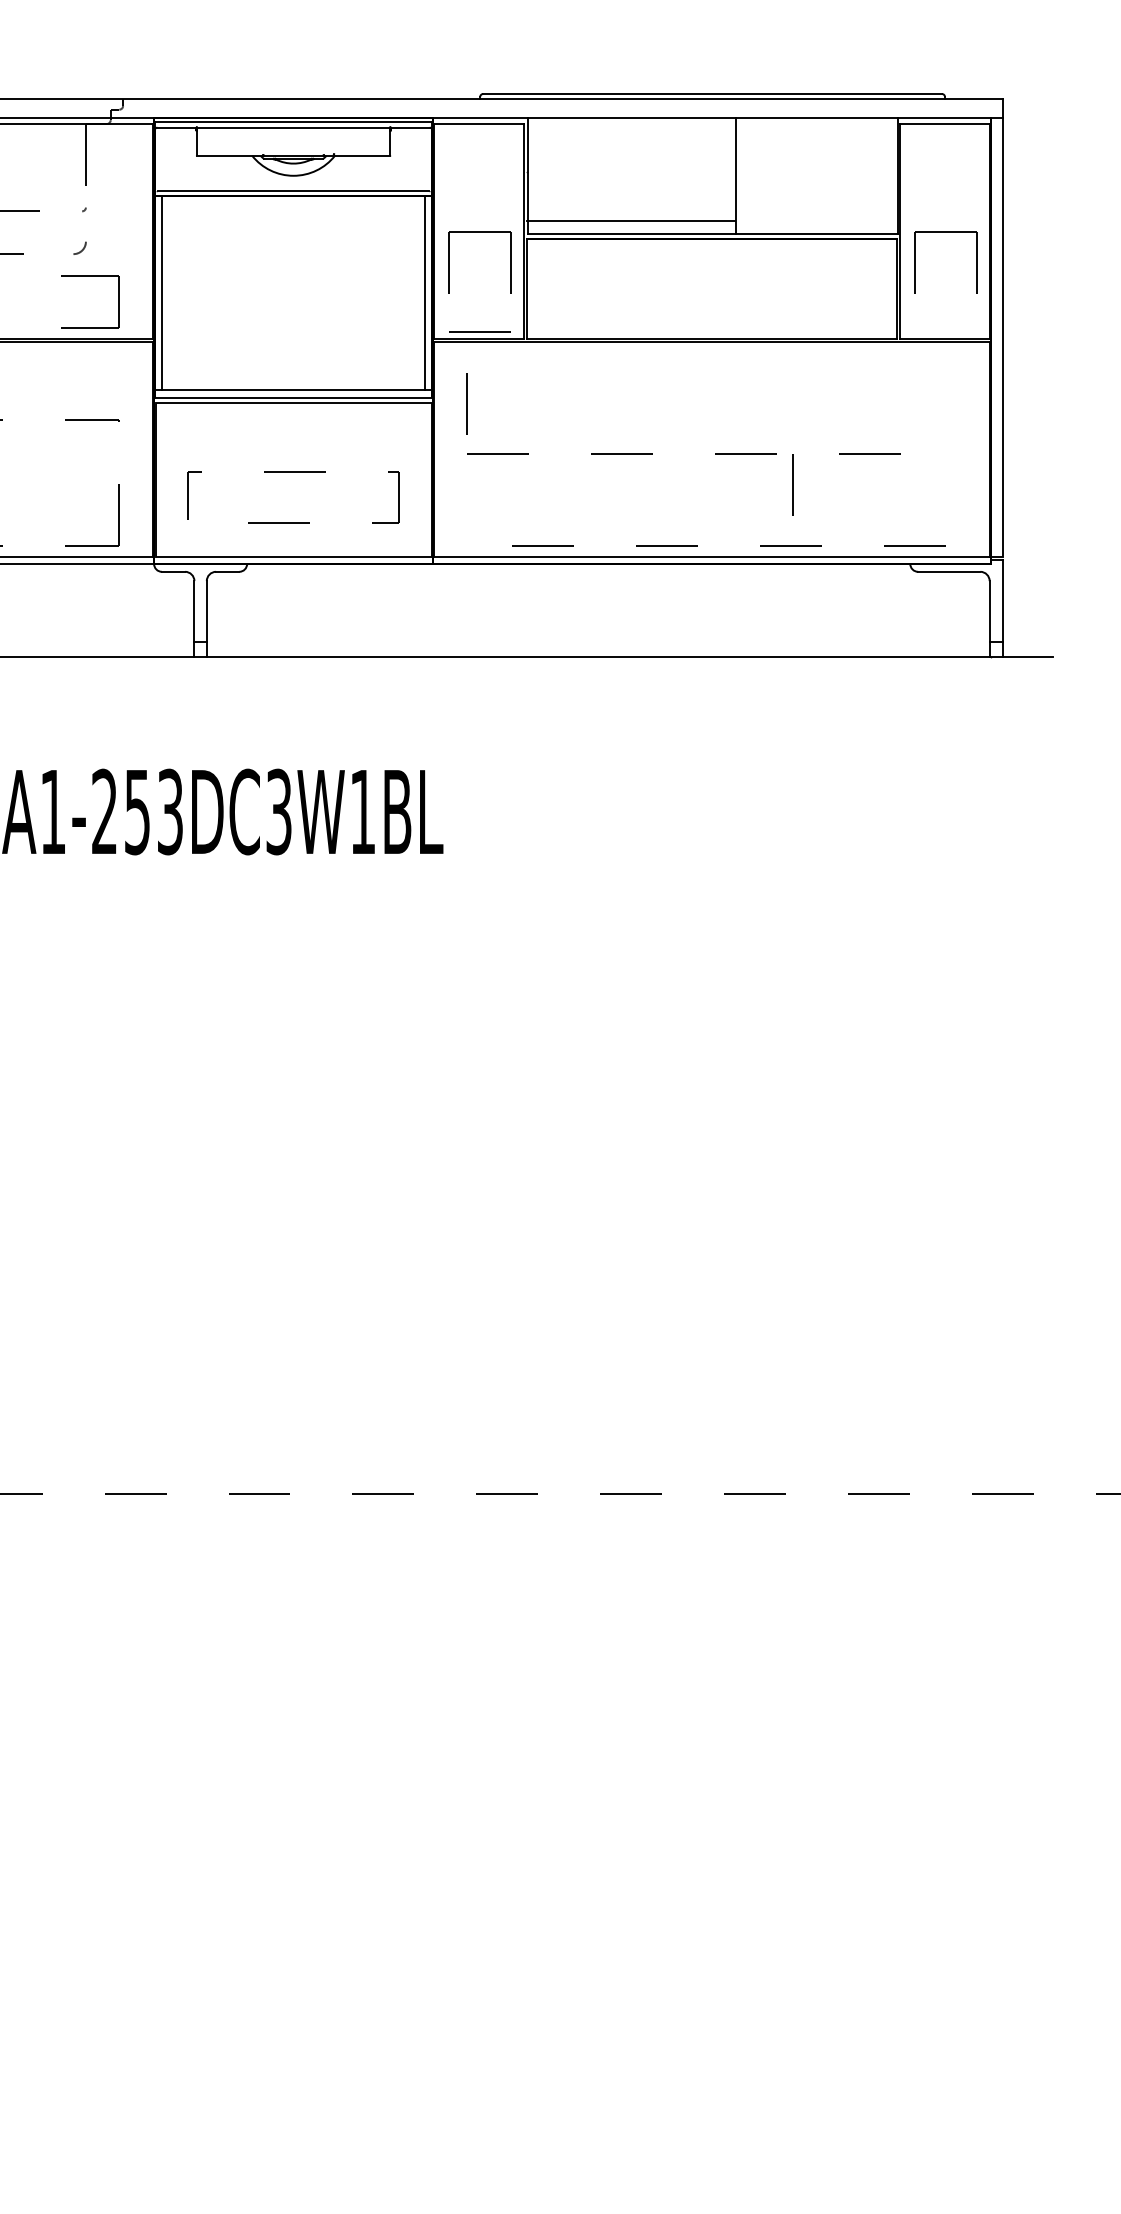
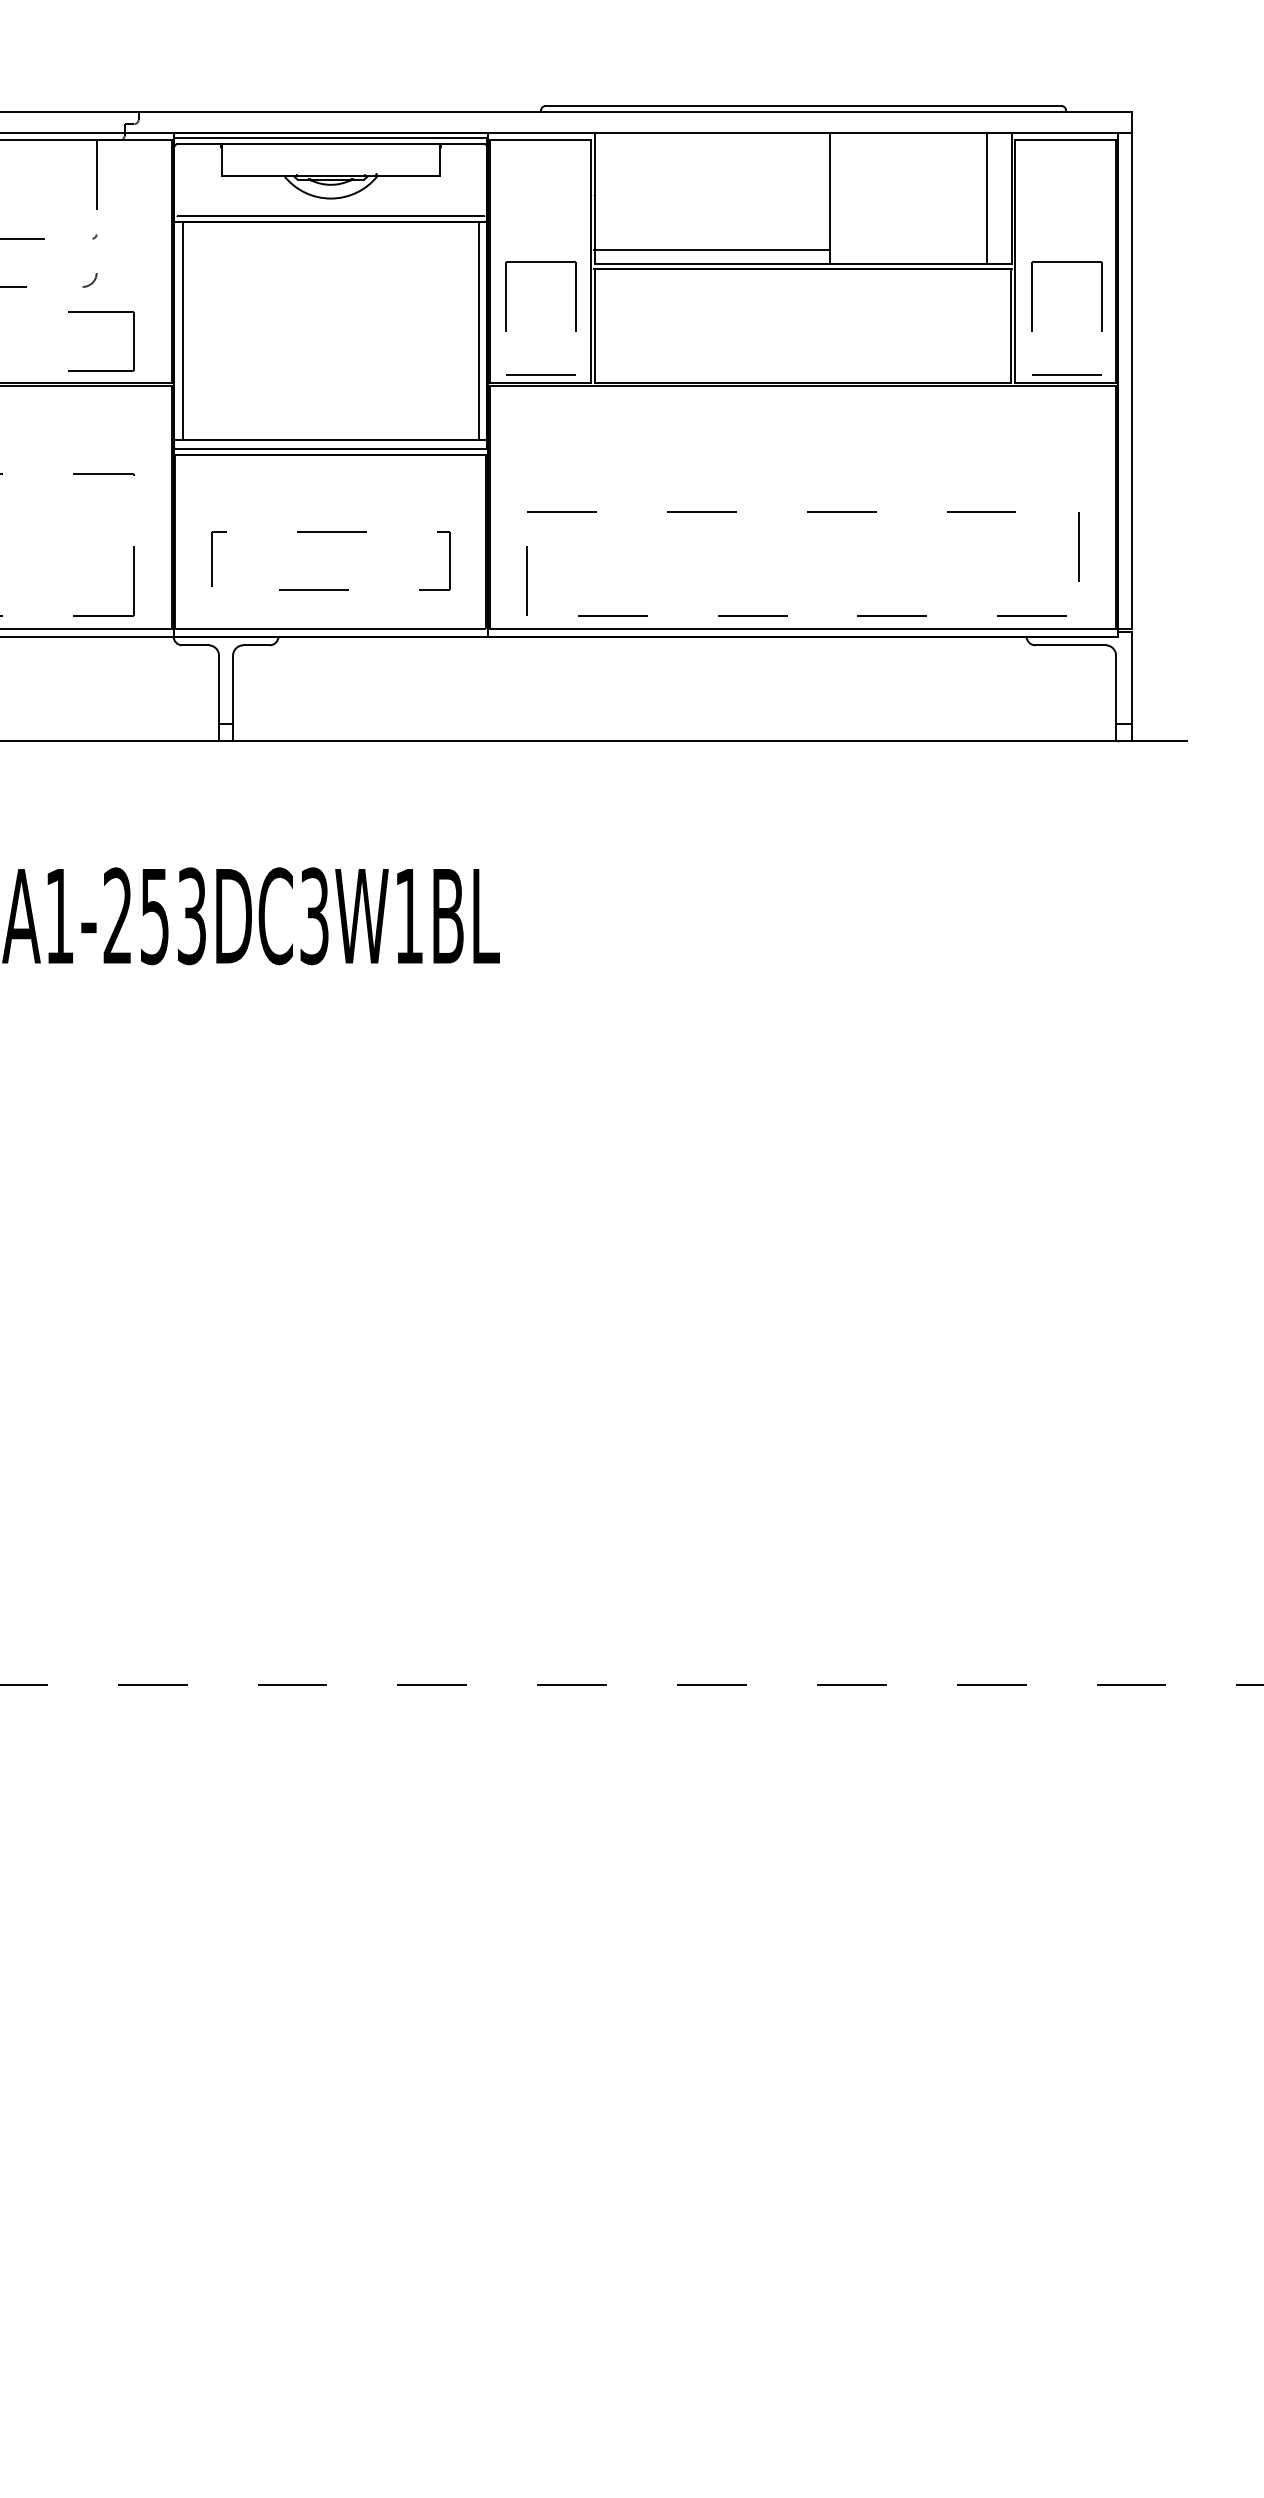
line: (875, 175) -> (987, 198), added
line: (945, 331) -> (1066, 374), added
line: (466, 403) -> (526, 580), moved
line: (793, 484) -> (1078, 546), moved

